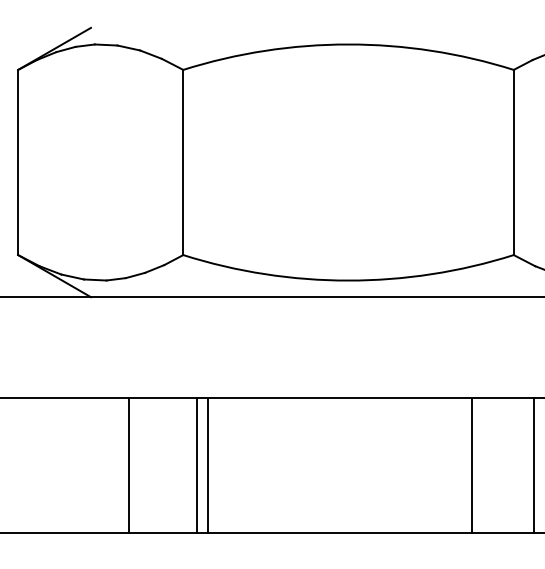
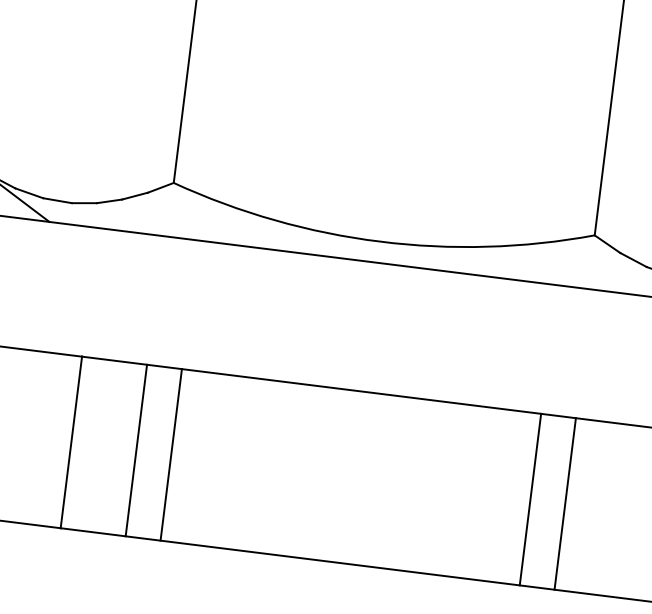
line: (197, 465) -> (136, 450), moved
line: (471, 465) -> (530, 499), moved
line: (533, 465) -> (564, 503), moved

